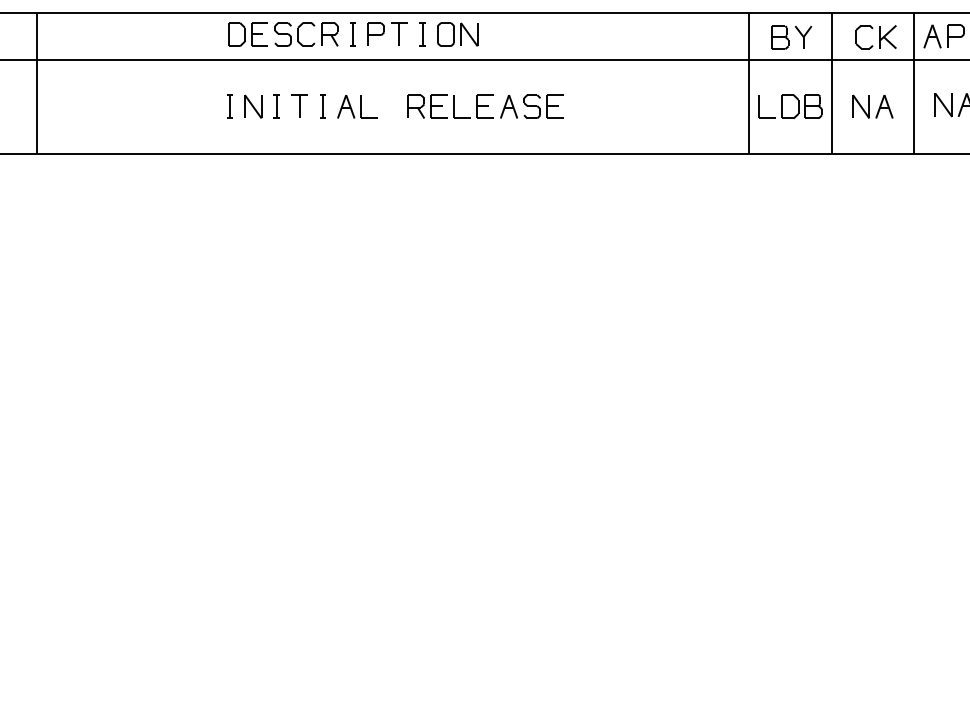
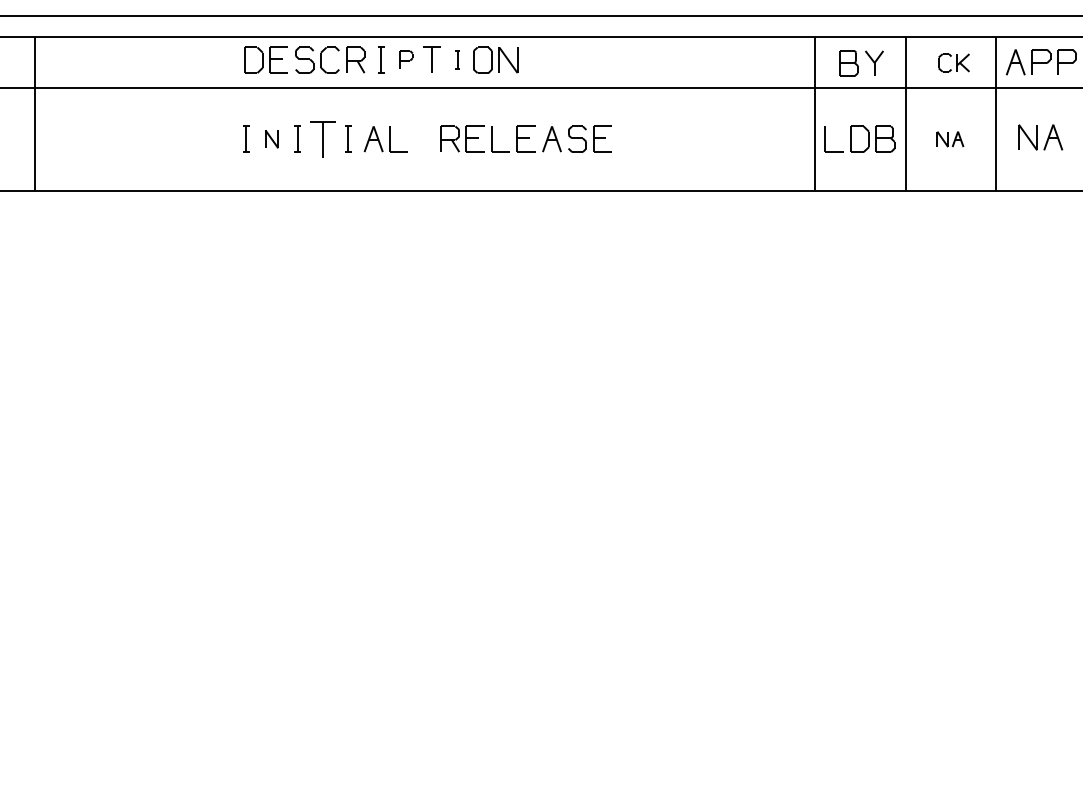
part: (376, 33) -> (406, 59), size x0.7
part: (422, 33) -> (457, 59), size x0.7
part: (875, 36) -> (953, 62), size x0.7
part: (252, 106) -> (271, 139), size x0.7
part: (299, 106) -> (322, 138), size x1.4
part: (872, 106) -> (950, 139), size x0.6

